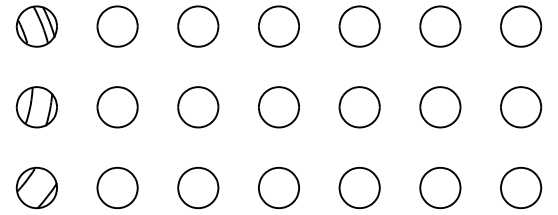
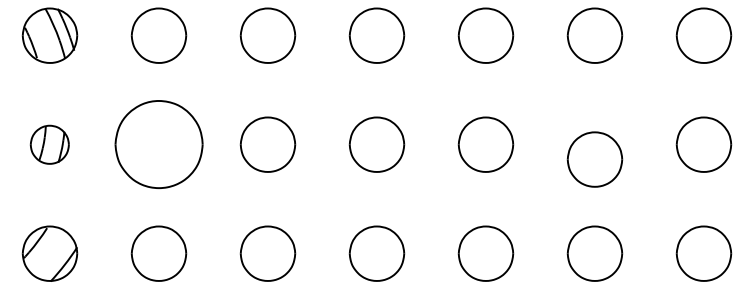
part: (36, 107) -> (49, 145), size x0.7
part: (117, 107) -> (158, 145), size x1.6
part: (440, 107) -> (595, 159), moved

